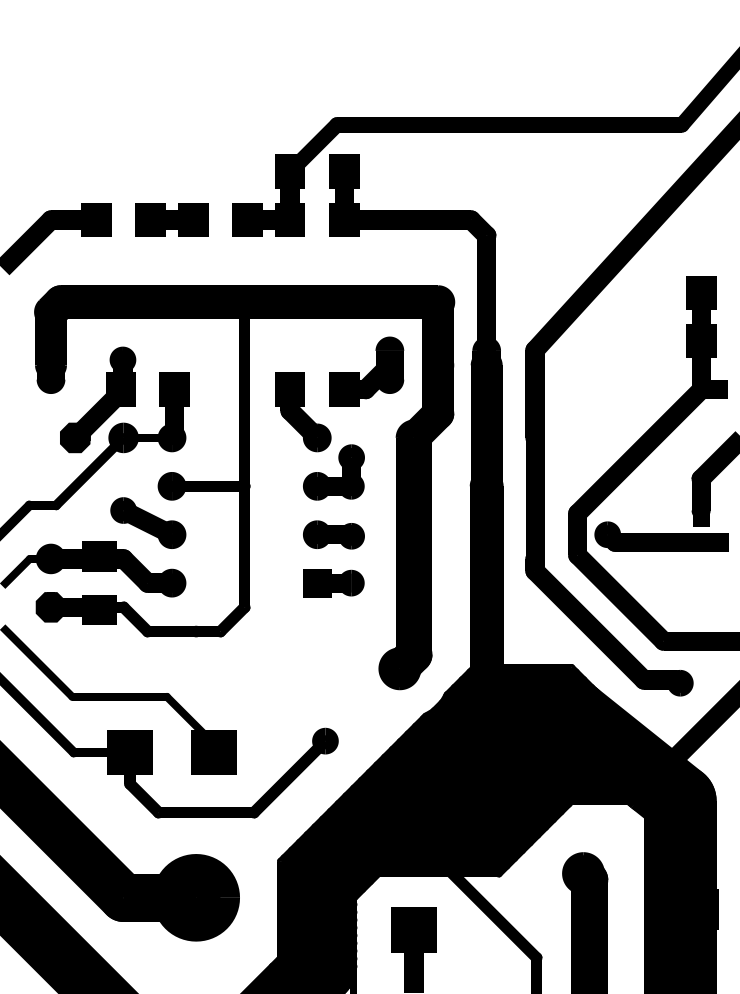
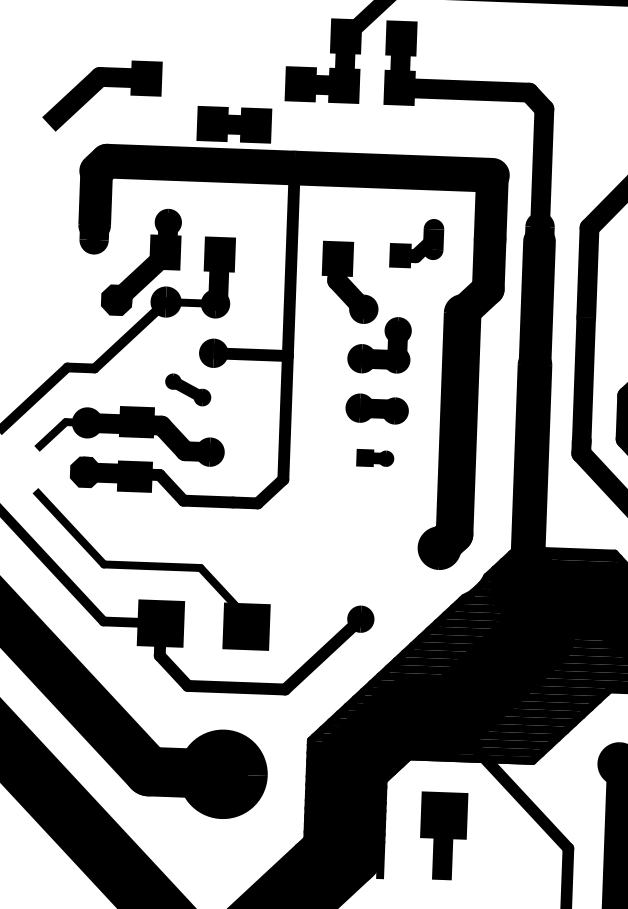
part: (171, 219) -> (233, 124), moved
part: (366, 371) -> (416, 243), size x0.7
part: (148, 522) -> (188, 389), size x0.6
part: (333, 583) -> (374, 458), size x0.6

